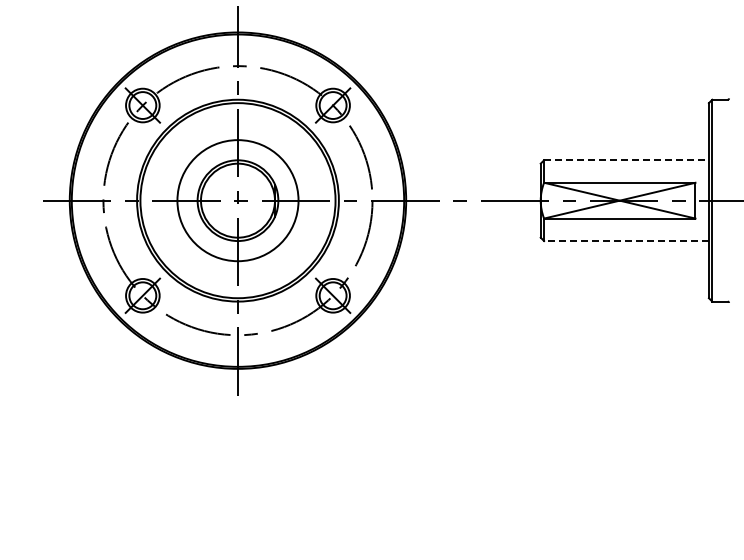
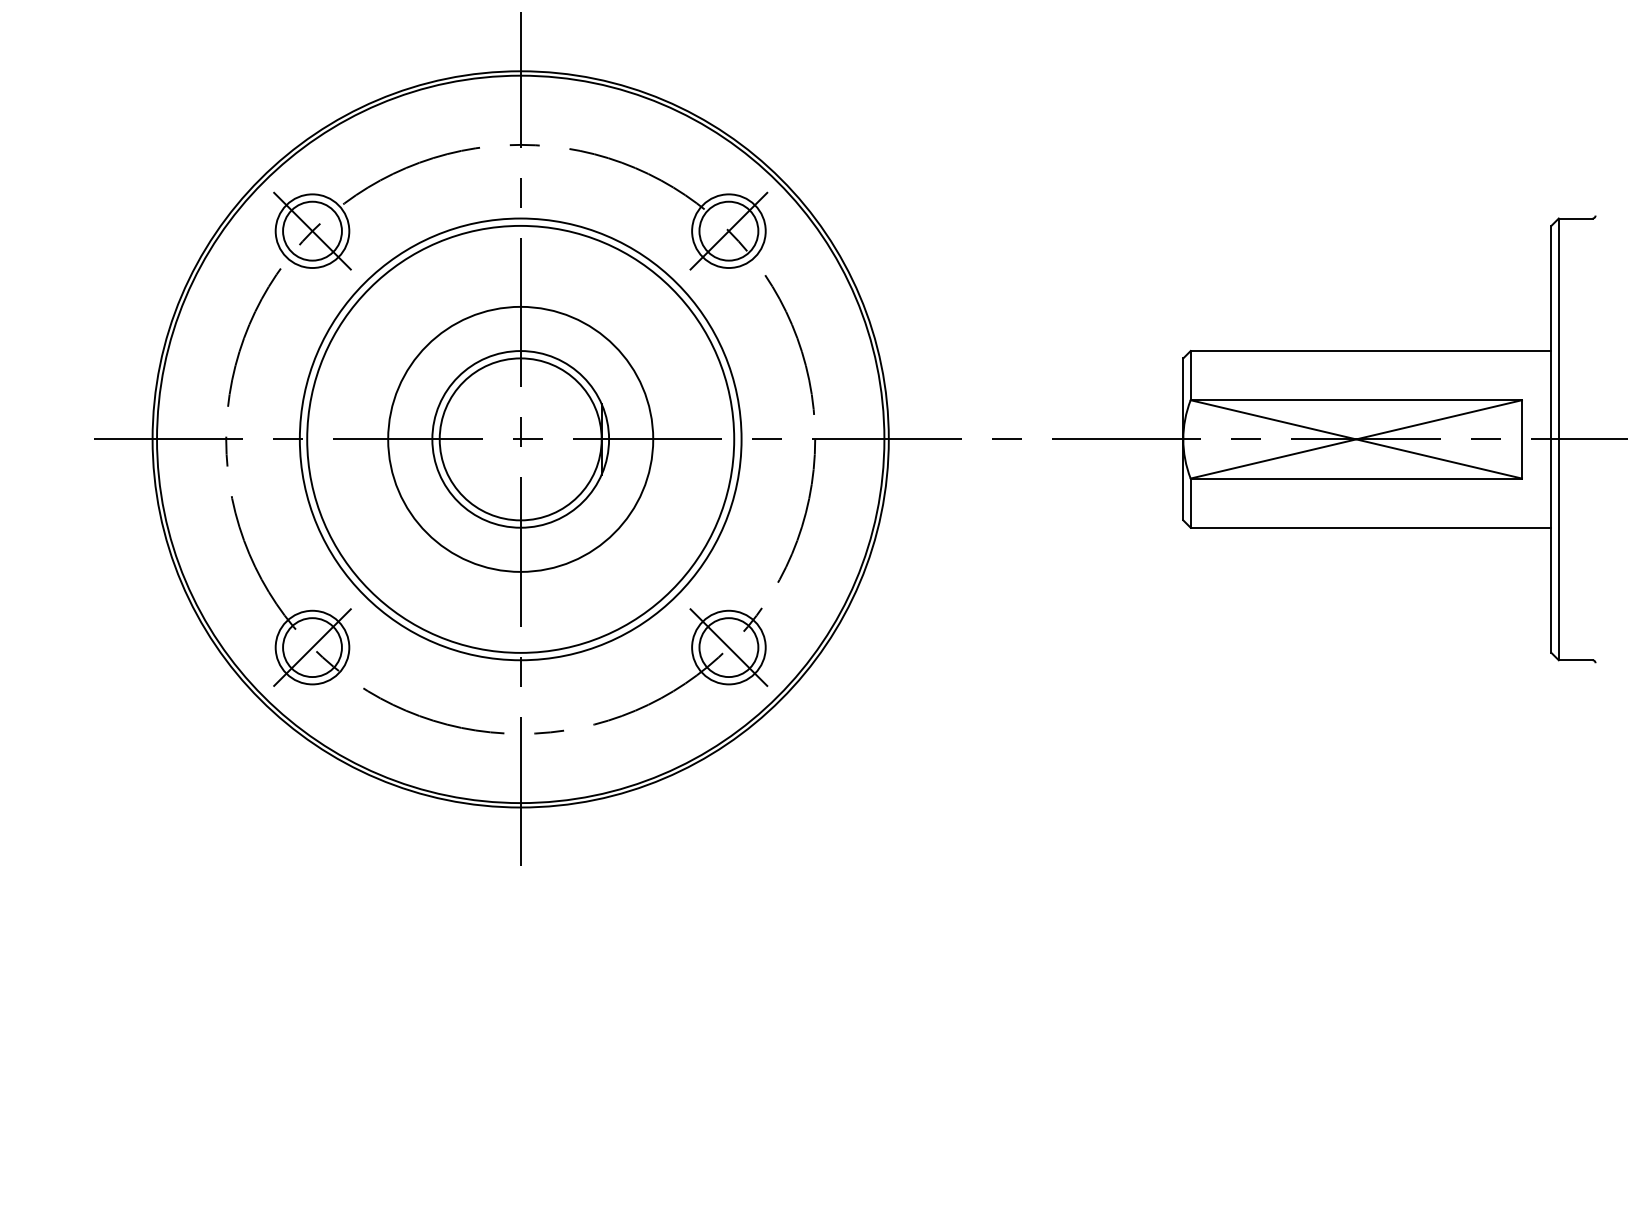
line: (627, 160) -> (1373, 351), dashed -> solid
line: (626, 241) -> (1370, 528), dashed -> solid

